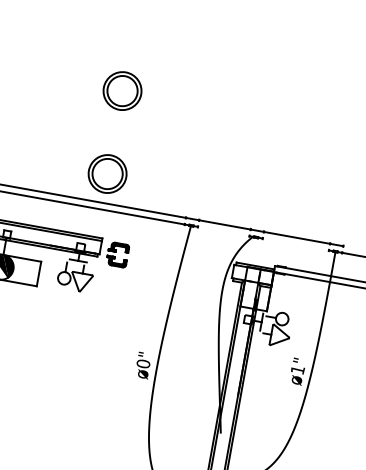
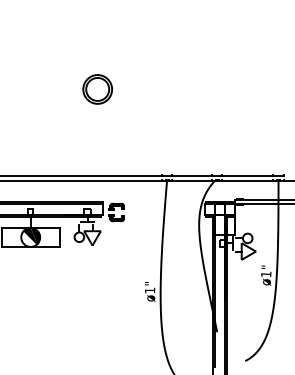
part: (107, 174) -> (97, 153), removed
line: (224, 231) -> (192, 180), added
line: (295, 244) -> (247, 180), added
text: (142, 363) -> (149, 290), ø0" -> ø1"

